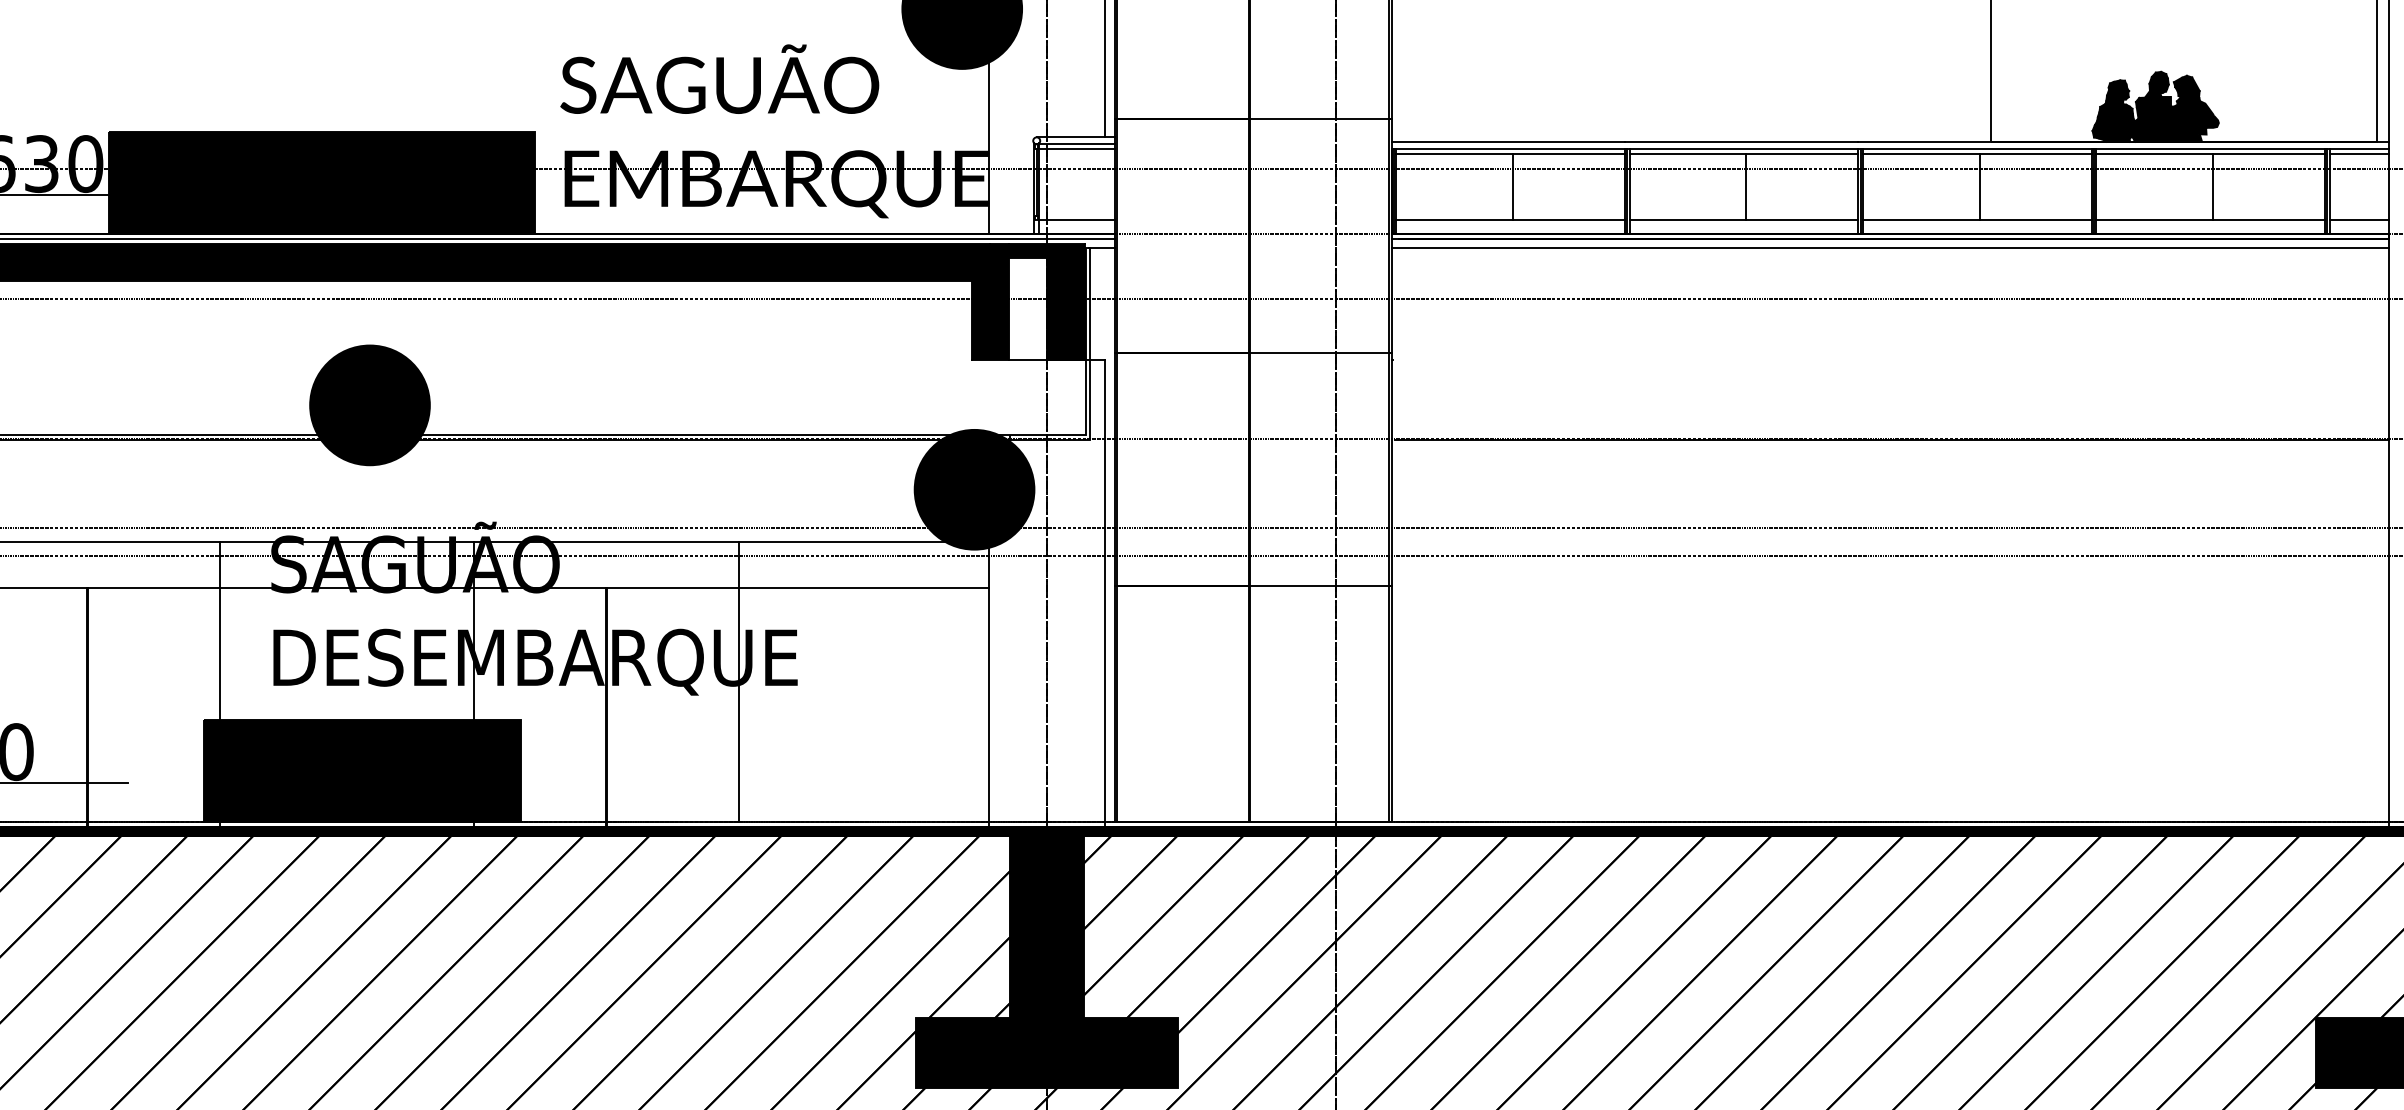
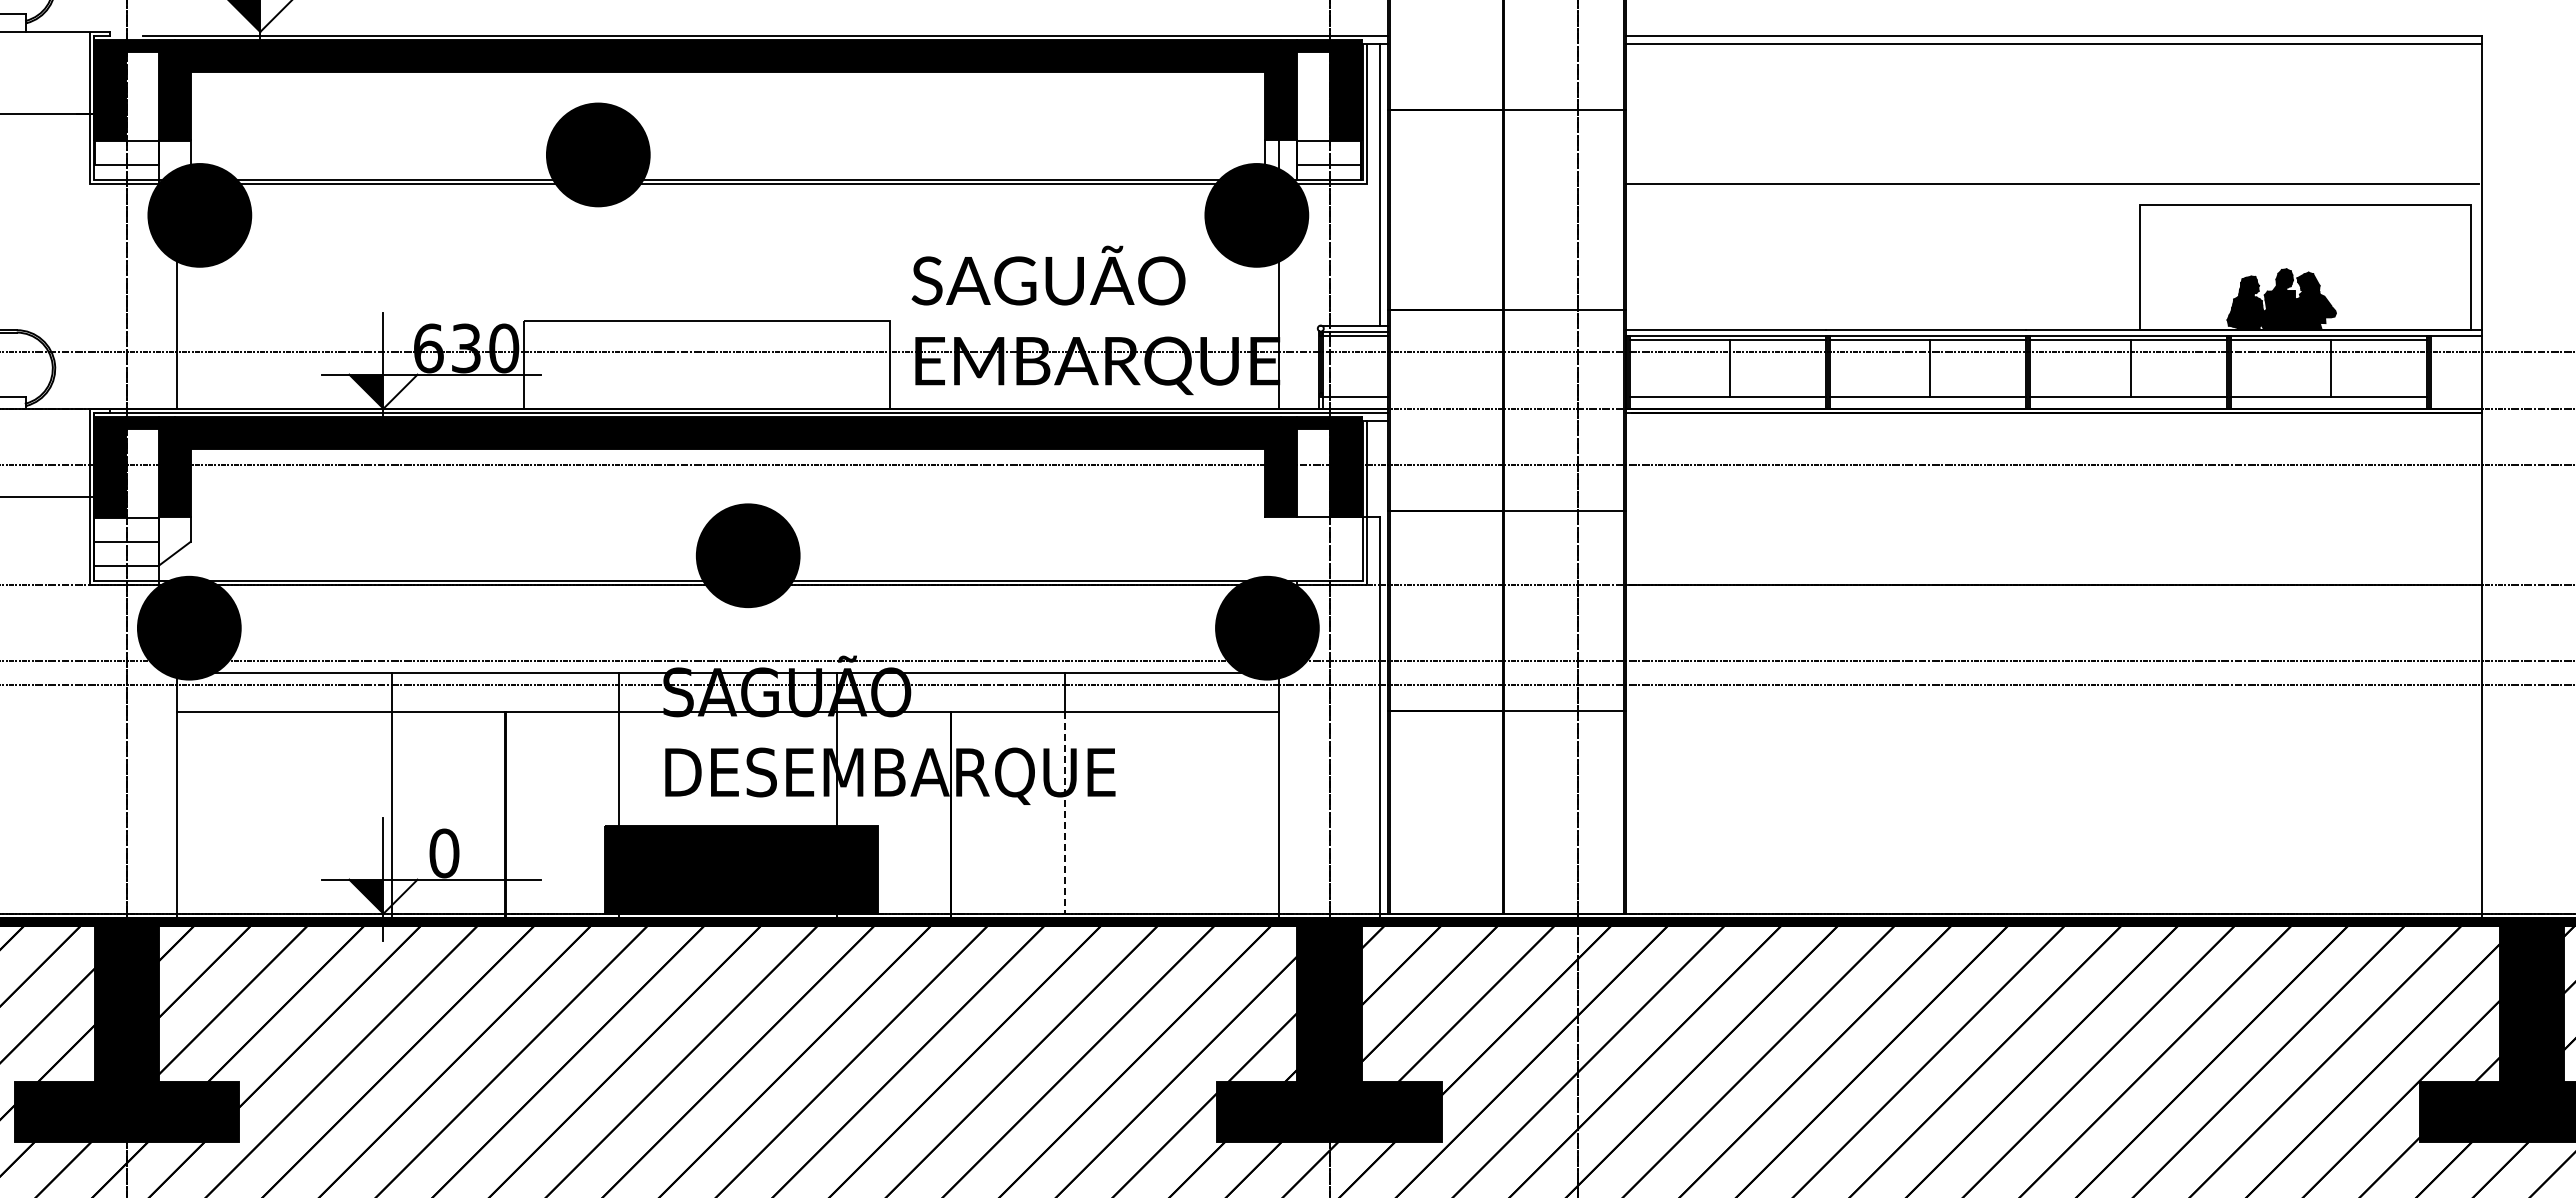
line: (2359, 153) -> (2456, 339), removed
fill: (321, 182) -> (706, 364), removed
line: (2359, 219) -> (2456, 396), removed
line: (1889, 247) -> (2053, 420), removed
line: (739, 704) -> (1065, 812), solid -> dashed

